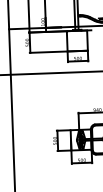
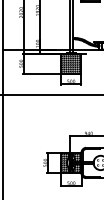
hatch: (77, 40) -> (71, 63), added
hatch: (81, 139) -> (71, 162), added

